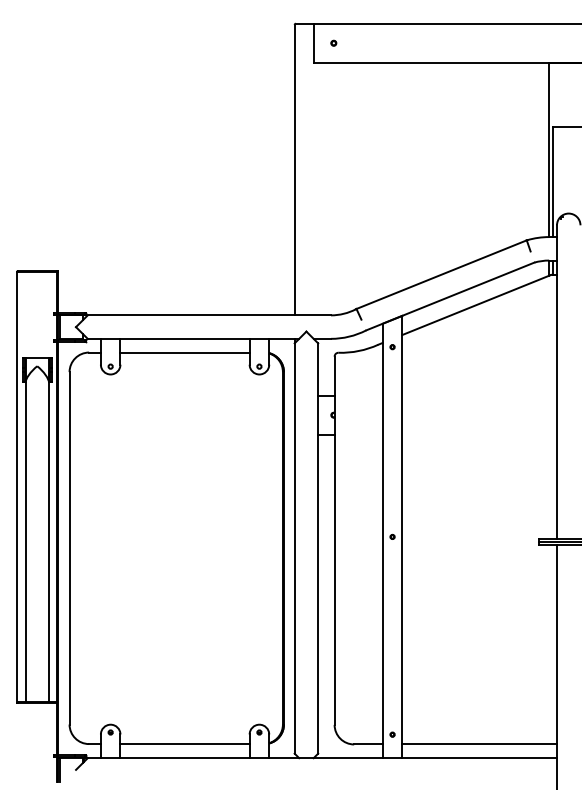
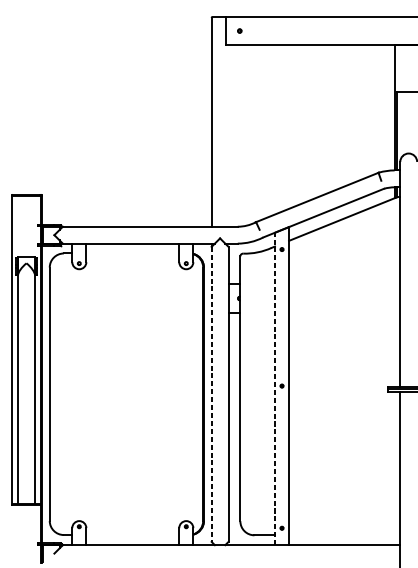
line: (184, 352) -> (132, 253), removed
line: (382, 540) -> (274, 388), solid -> dashed
line: (294, 549) -> (211, 395), solid -> dashed
line: (184, 744) -> (132, 535), removed
line: (479, 744) -> (344, 535), removed

